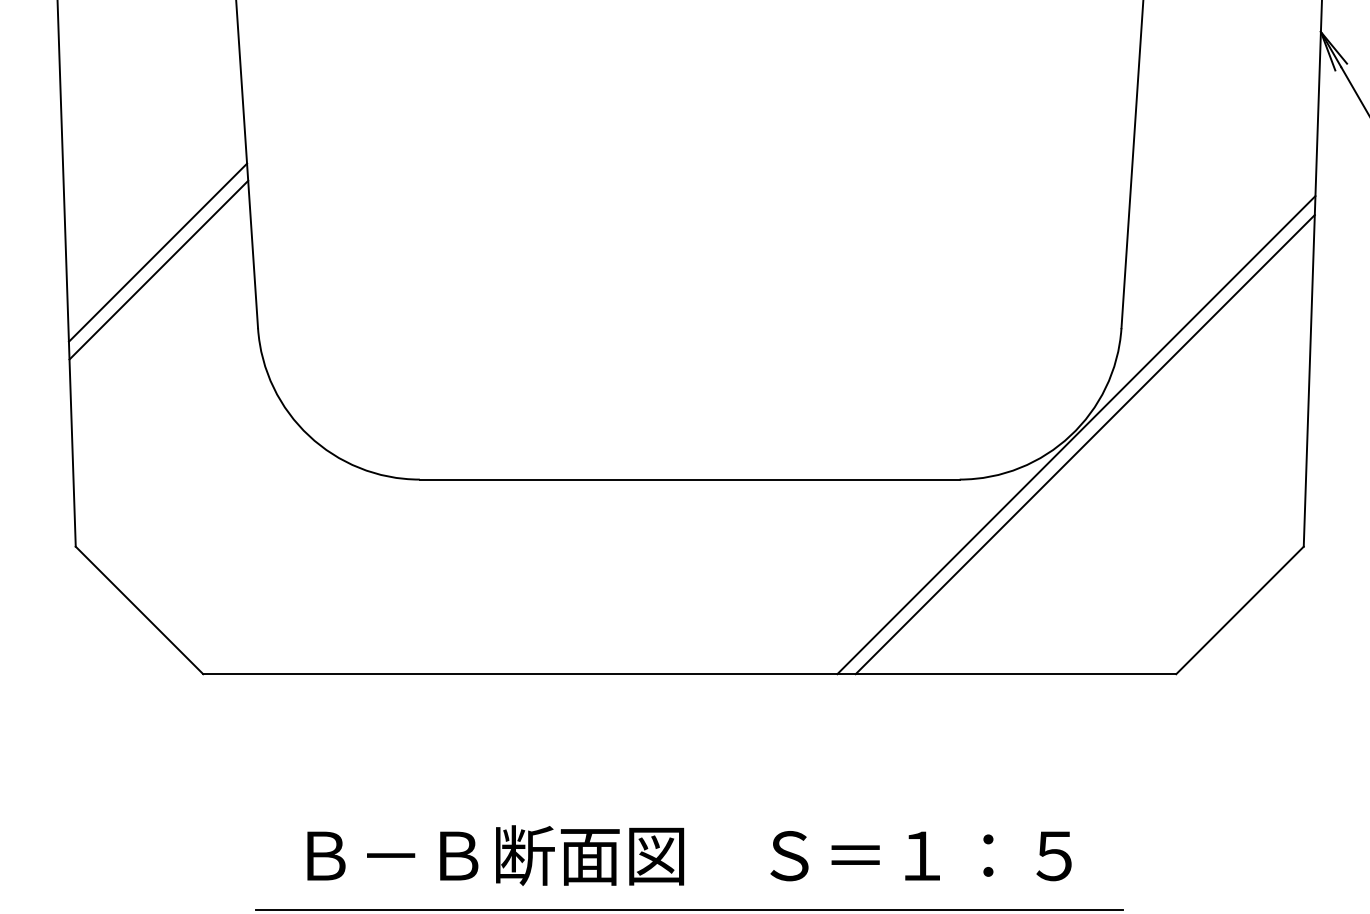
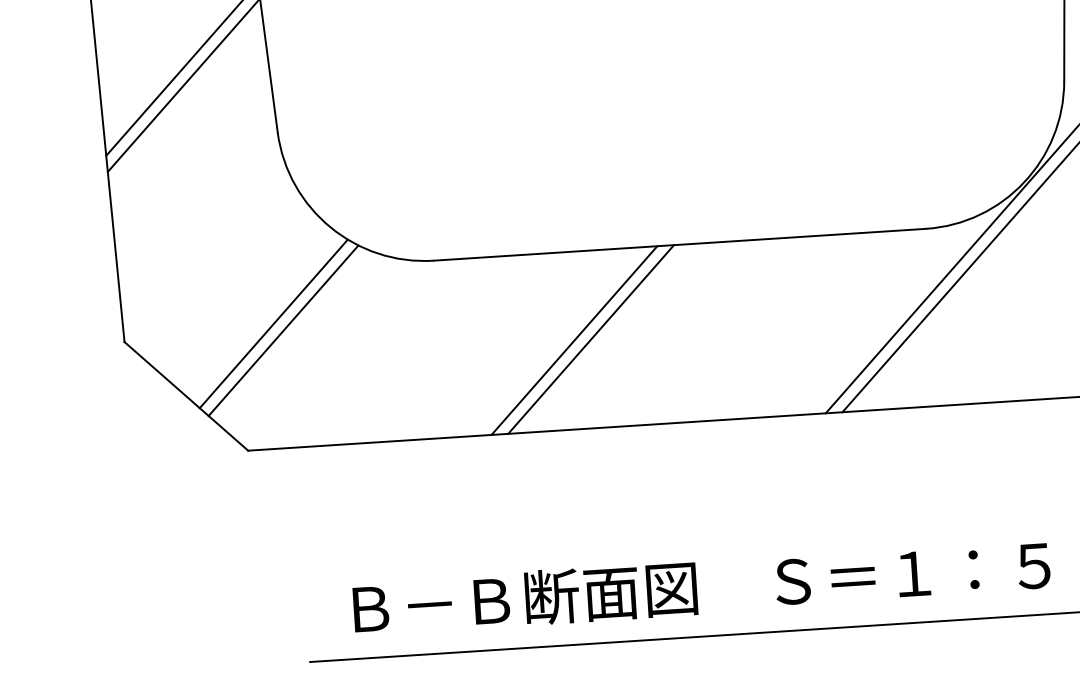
line: (240, 537) -> (274, 323), added
line: (250, 545) -> (283, 330), added
line: (567, 576) -> (574, 340), added
line: (585, 576) -> (590, 339), added

